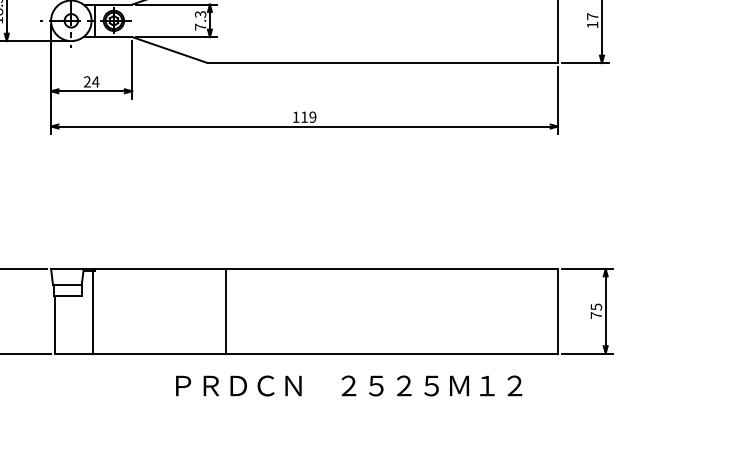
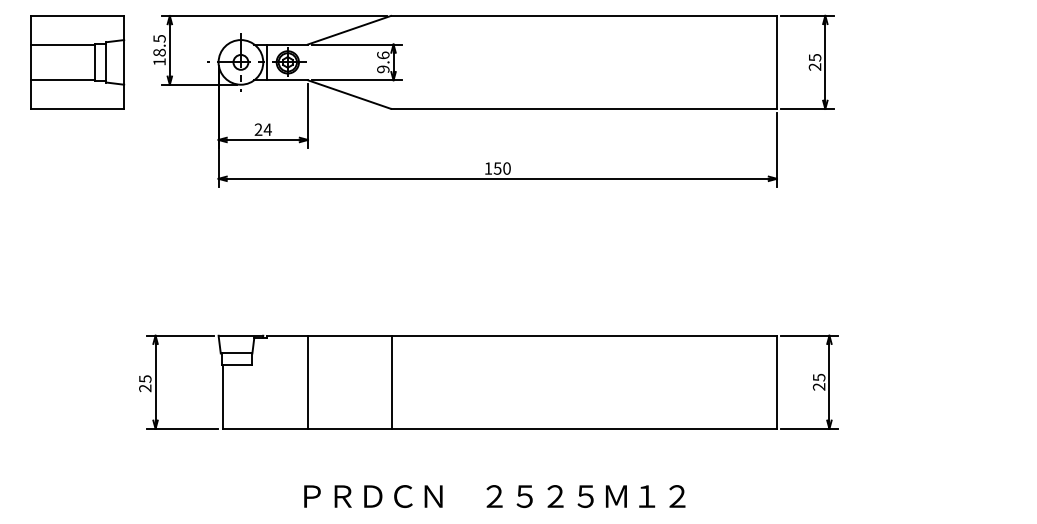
text: (200, 20) -> (383, 62), 7.3 -> 9.6
text: (592, 20) -> (814, 61), 17 -> 25
text: (307, 117) -> (501, 168), 119 -> 150
line: (92, 310) -> (307, 381), moved
line: (225, 310) -> (391, 381), moved
text: (595, 315) -> (818, 386), 75 -> 25
text: (348, 385) -> (494, 496), moved

